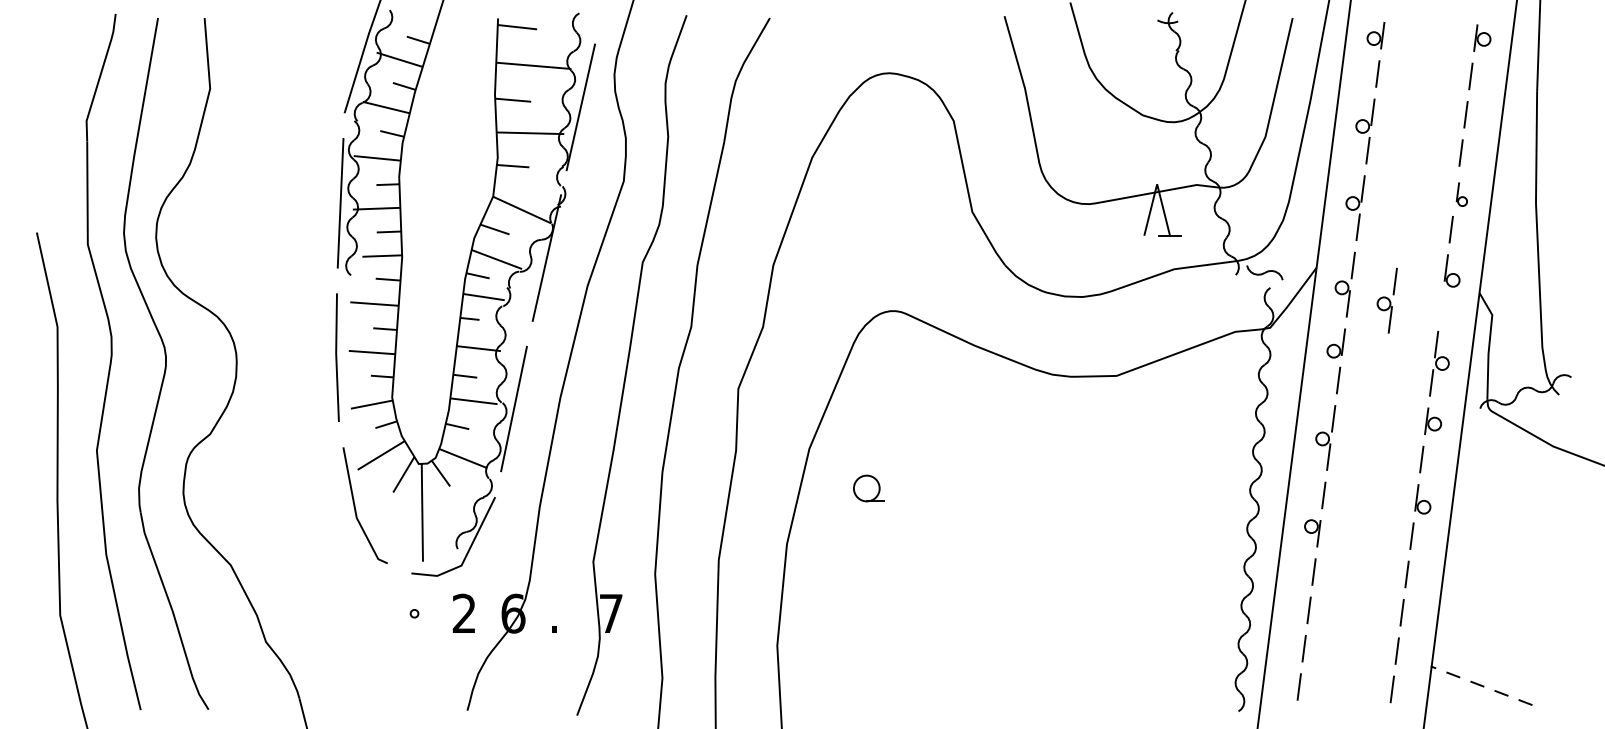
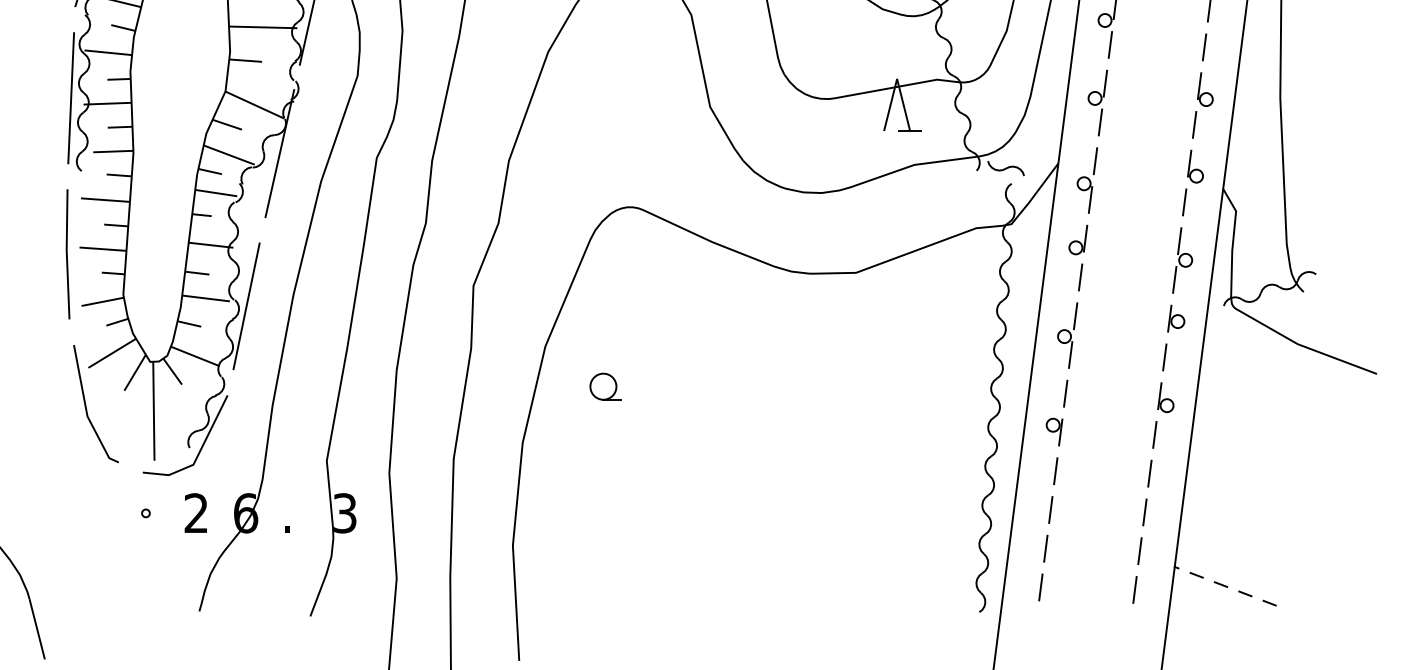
part: (1461, 194) -> (1204, 89), size x1.43
part: (1386, 300) -> (1129, 196), removed
line: (1441, 306) -> (1184, 202), added
text: (611, 613) -> (345, 513), 7 -> 3

